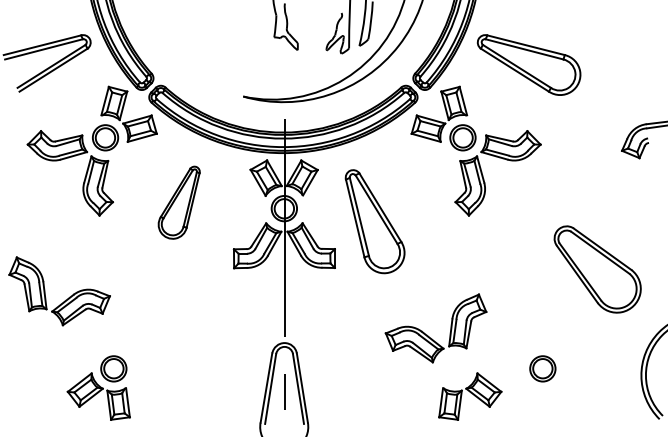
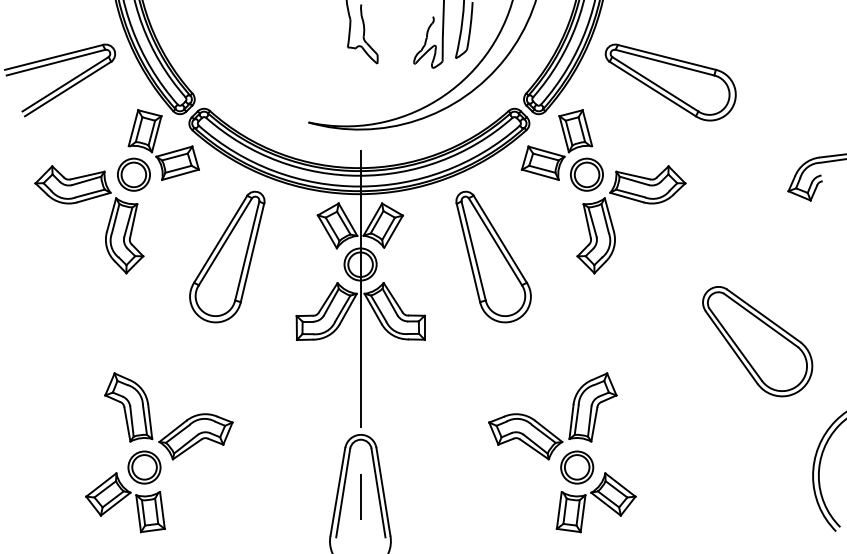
part: (179, 202) -> (227, 256), size x1.43
part: (375, 221) -> (493, 256), moved
part: (67, 298) -> (178, 425), moved
part: (543, 368) -> (577, 467), moved

